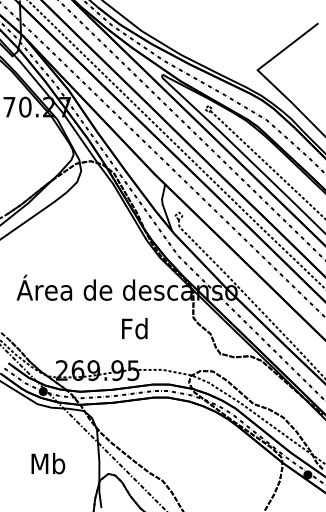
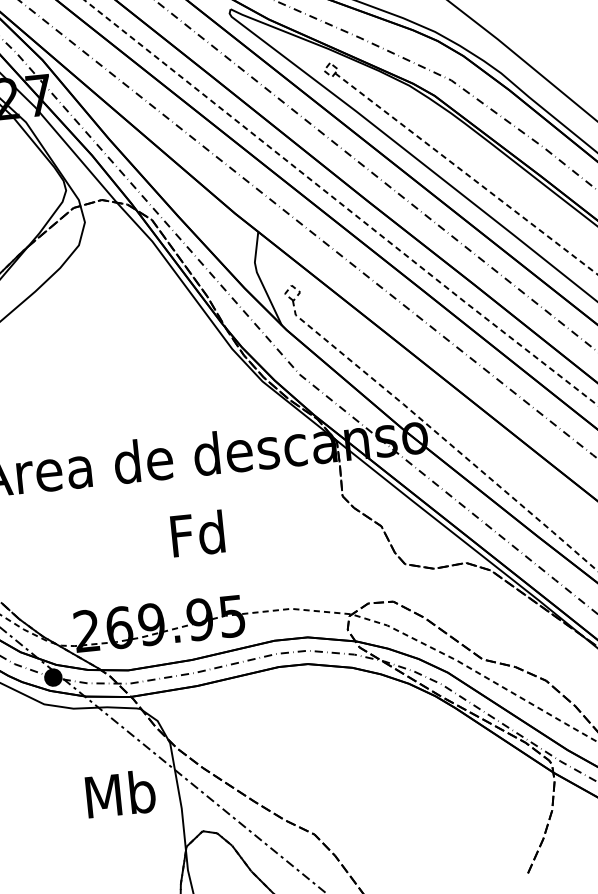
text: (134, 328) -> (197, 533), moved
text: (48, 463) -> (120, 793), moved

